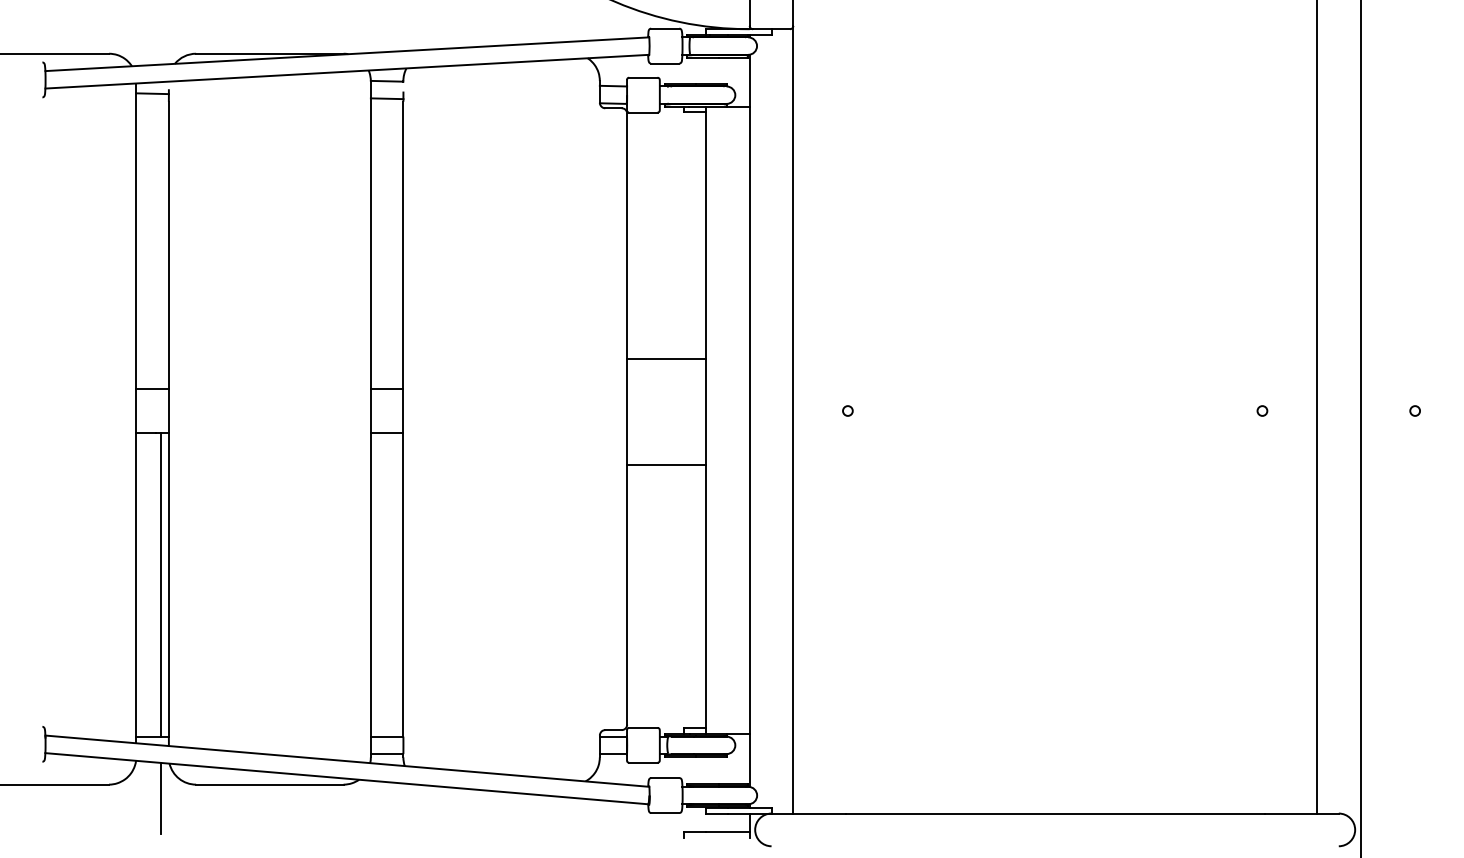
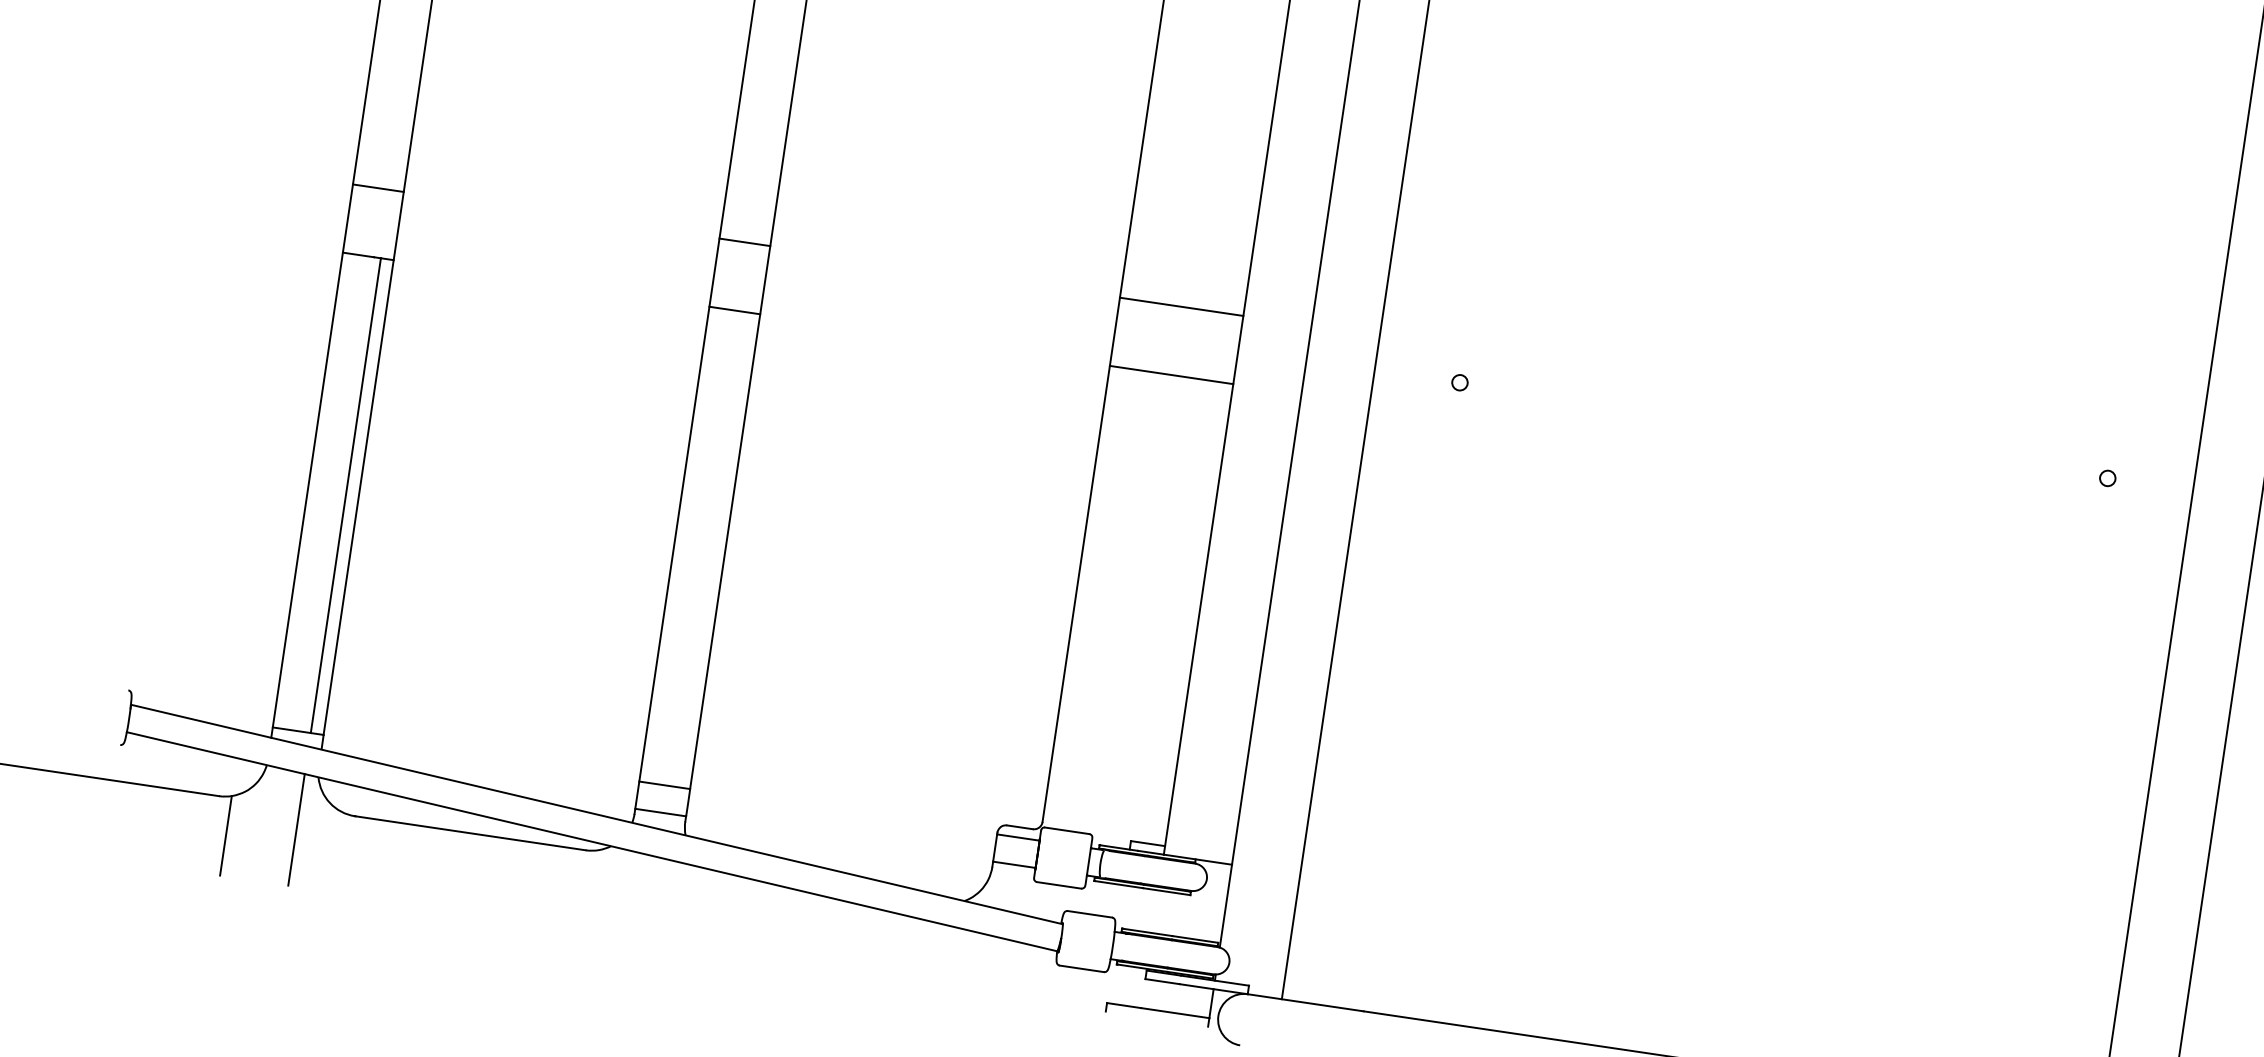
line: (666, 359) -> (1181, 307), moved
line: (666, 464) -> (1171, 374), moved
line: (117, 808) -> (226, 835), added

